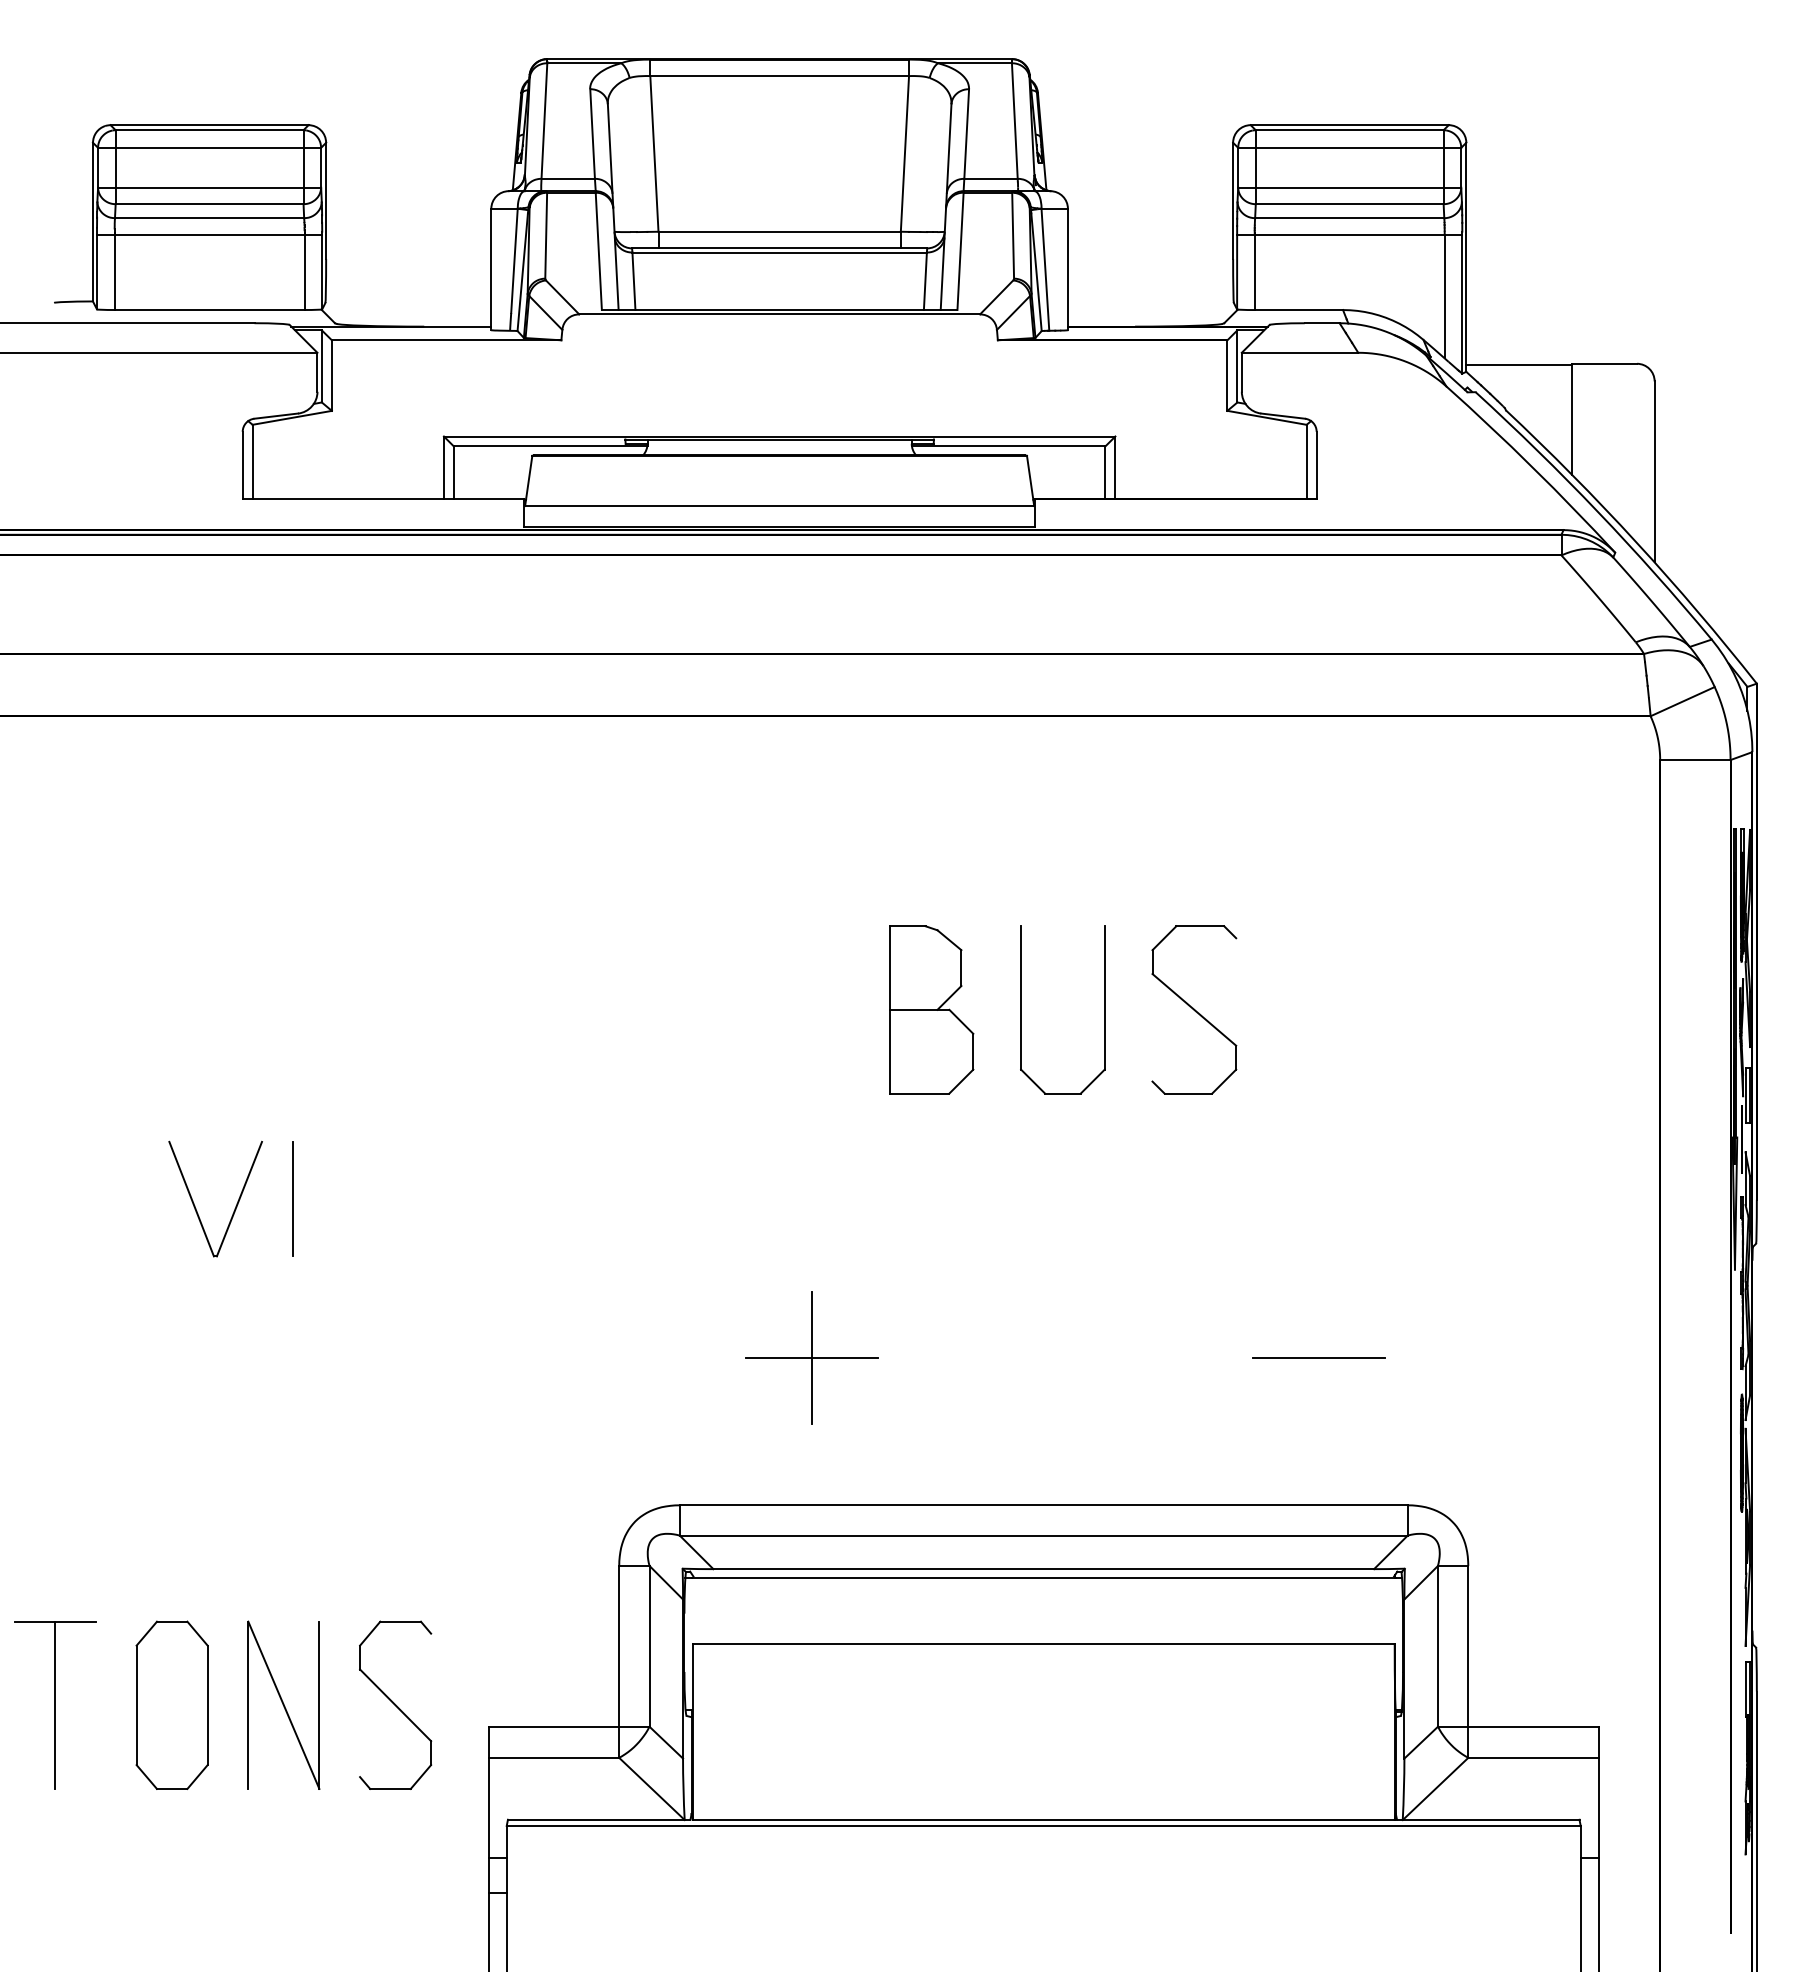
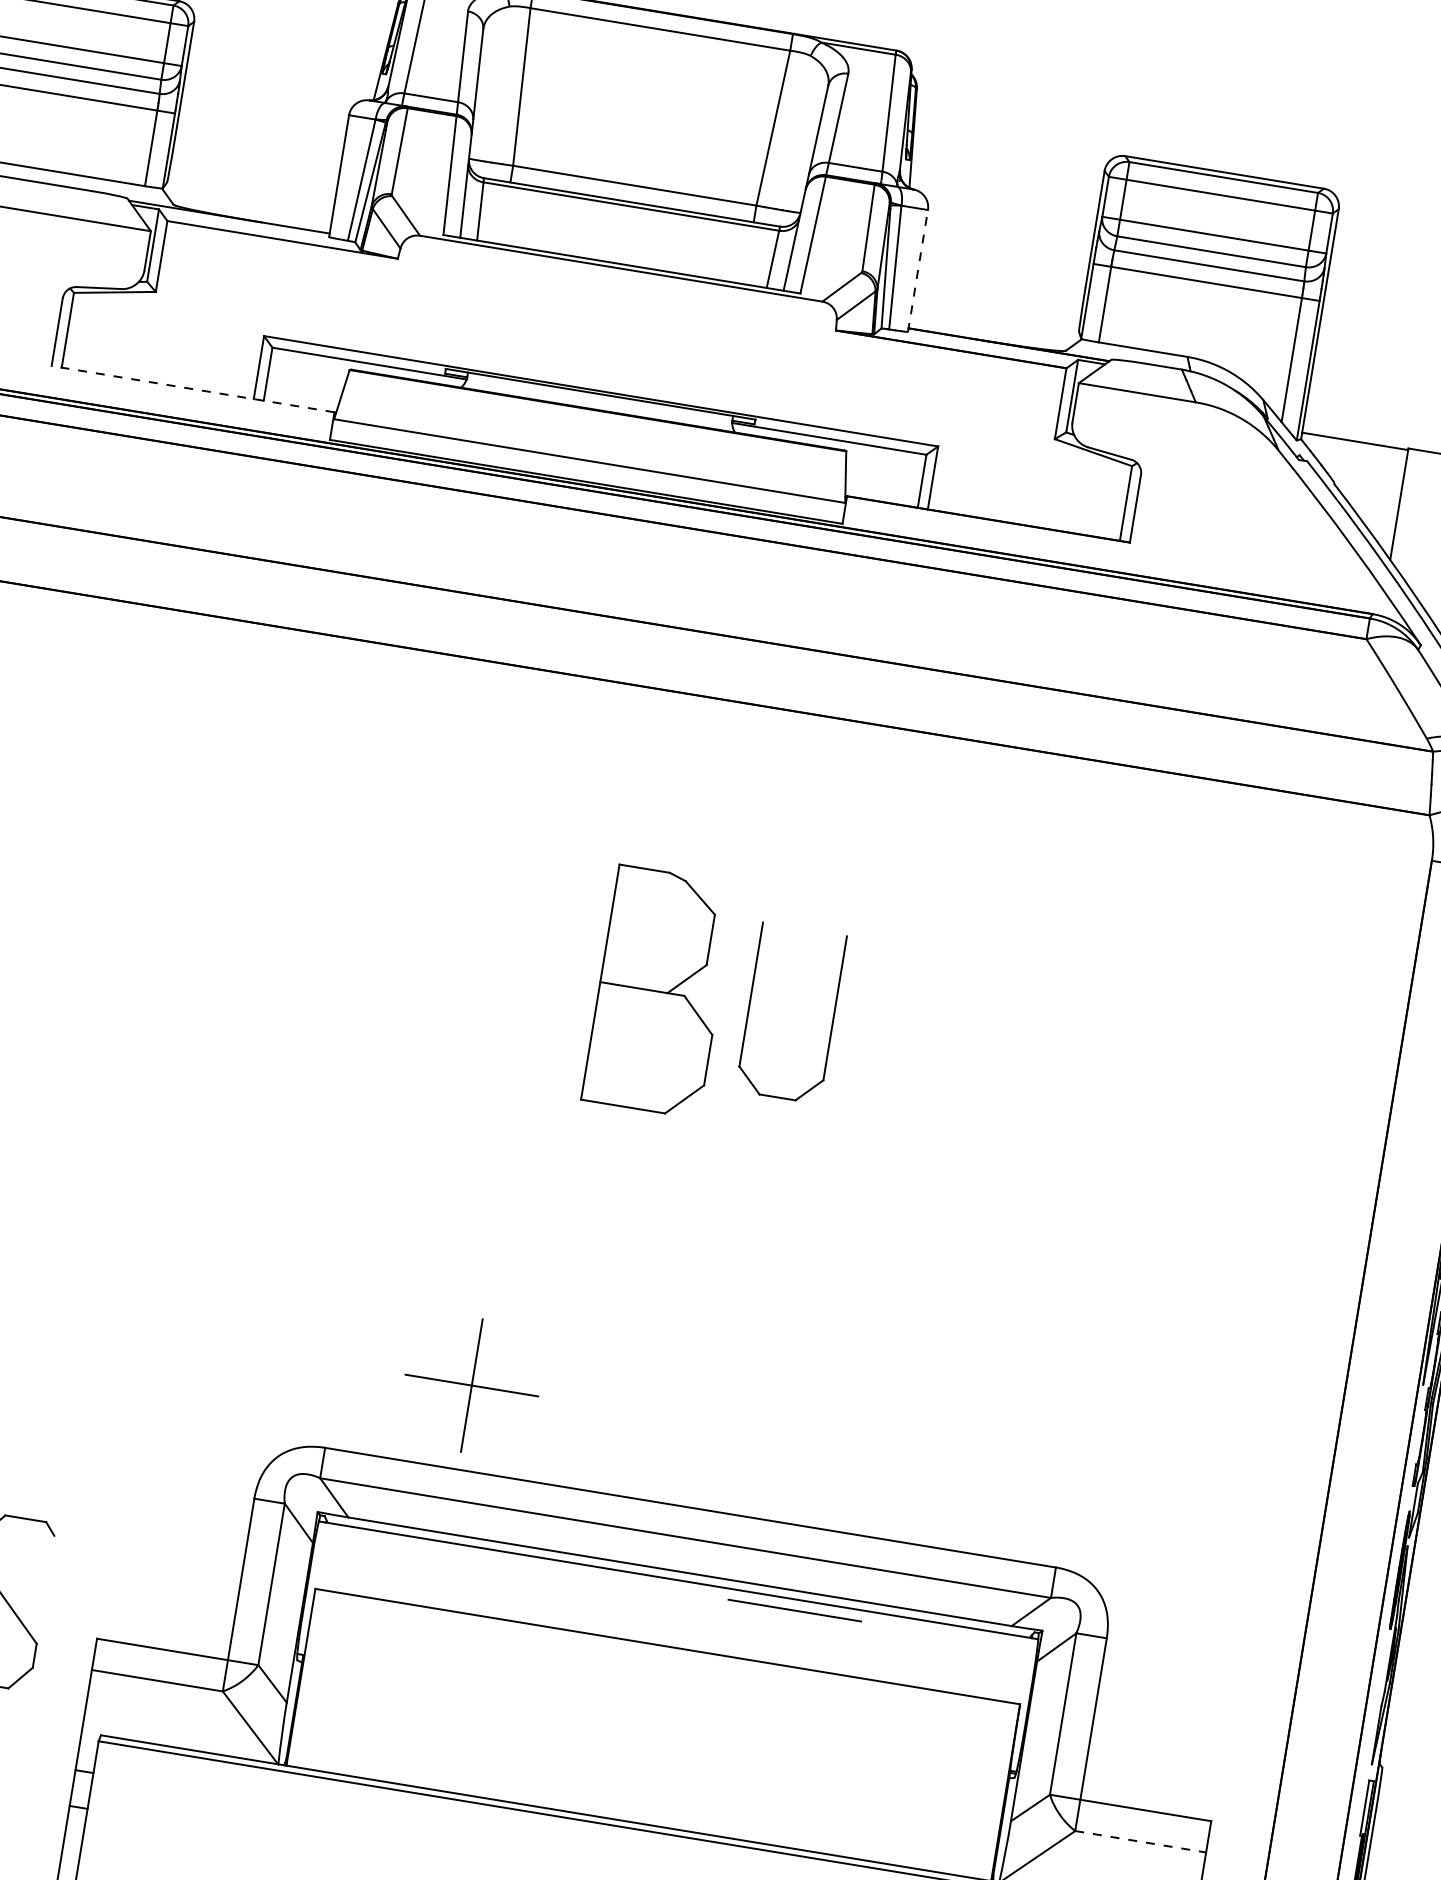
line: (1067, 269) -> (917, 270), solid -> dashed
line: (383, 499) -> (193, 389), solid -> dashed
part: (931, 1009) -> (659, 991), size x1.4
part: (1194, 1009) -> (923, 1034), removed
part: (811, 1357) -> (471, 1385), moved
line: (1318, 1357) -> (794, 1610), moved
line: (1534, 1757) -> (1141, 1841), solid -> dashed

